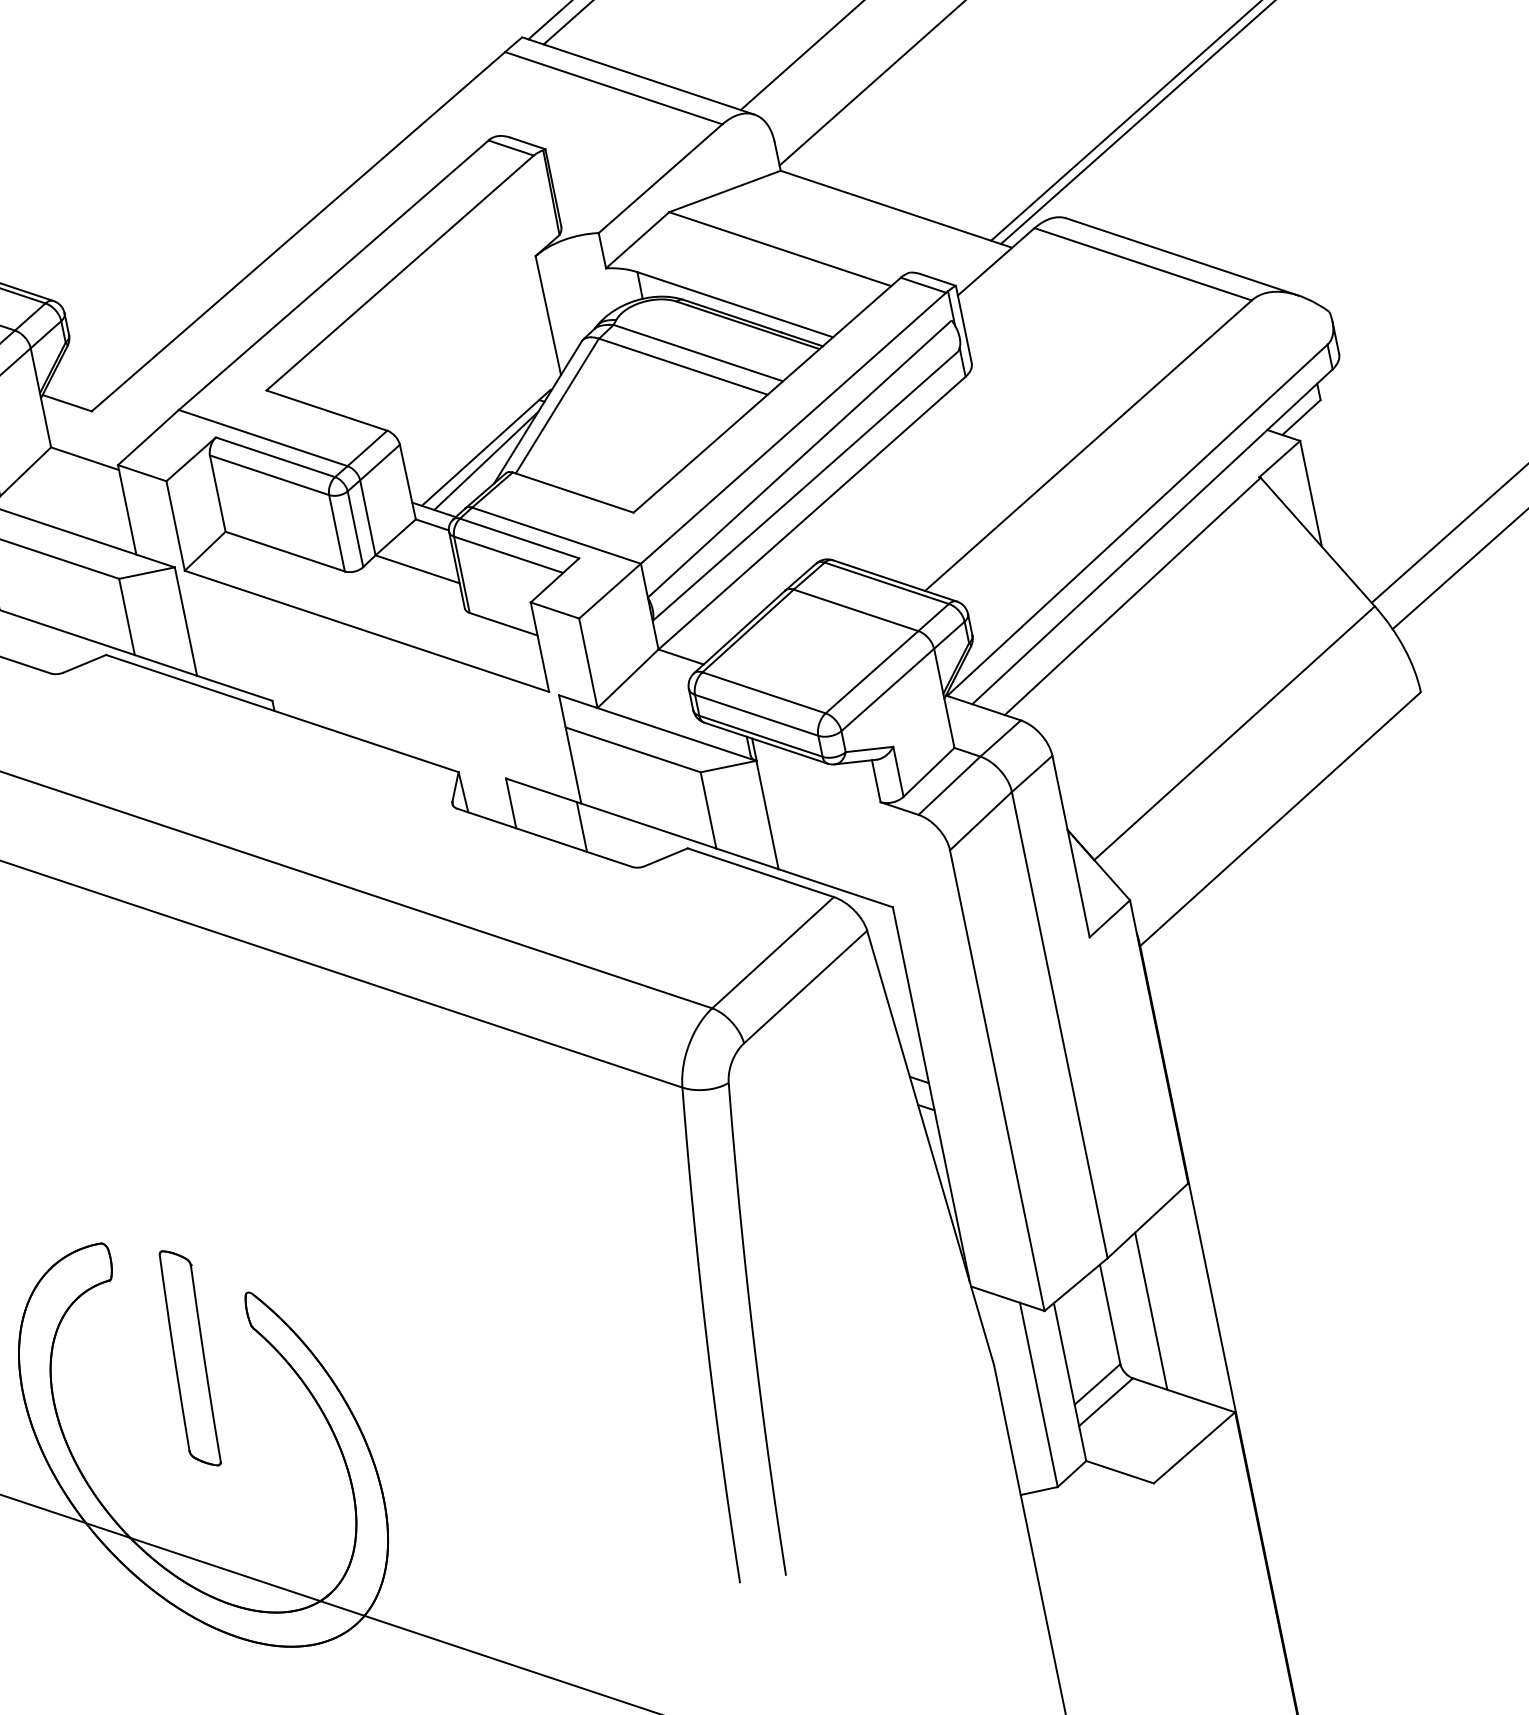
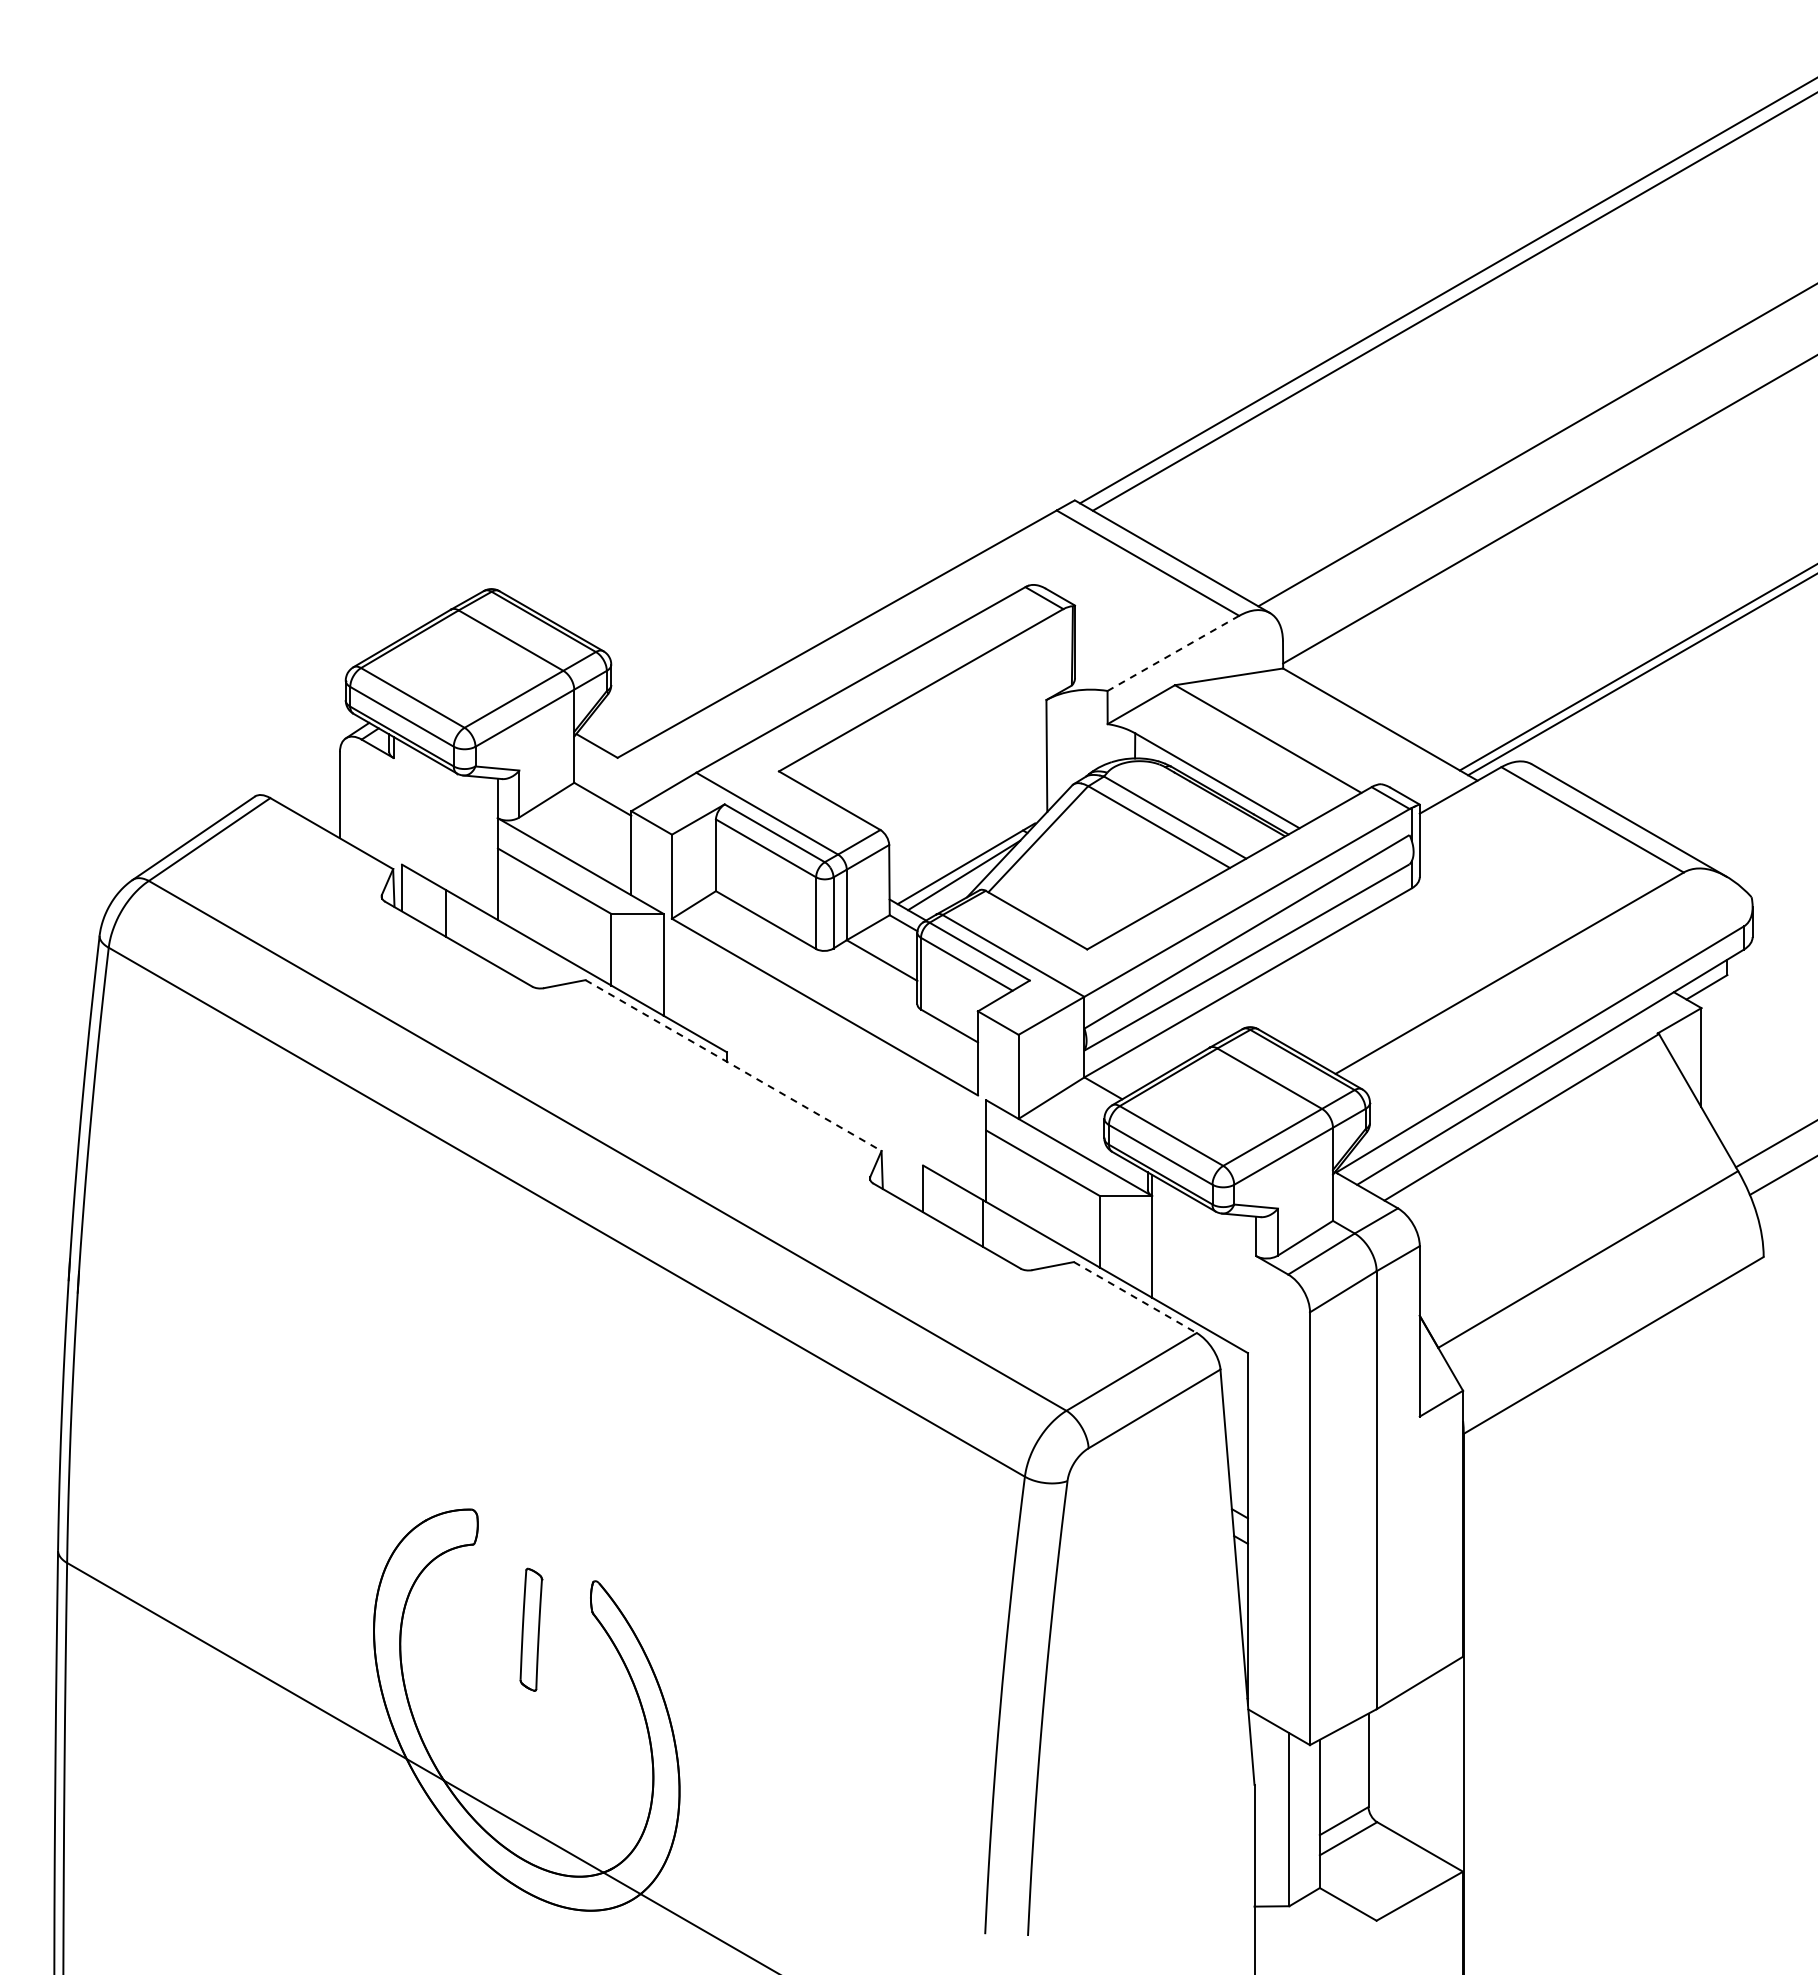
line: (660, 178) -> (1173, 653), solid -> dashed
line: (282, 713) -> (733, 1065), solid -> dashed
line: (760, 872) -> (1135, 1297), solid -> dashed
line: (1151, 1310) -> (1406, 1764), removed
part: (190, 1358) -> (531, 1629), size x0.6

